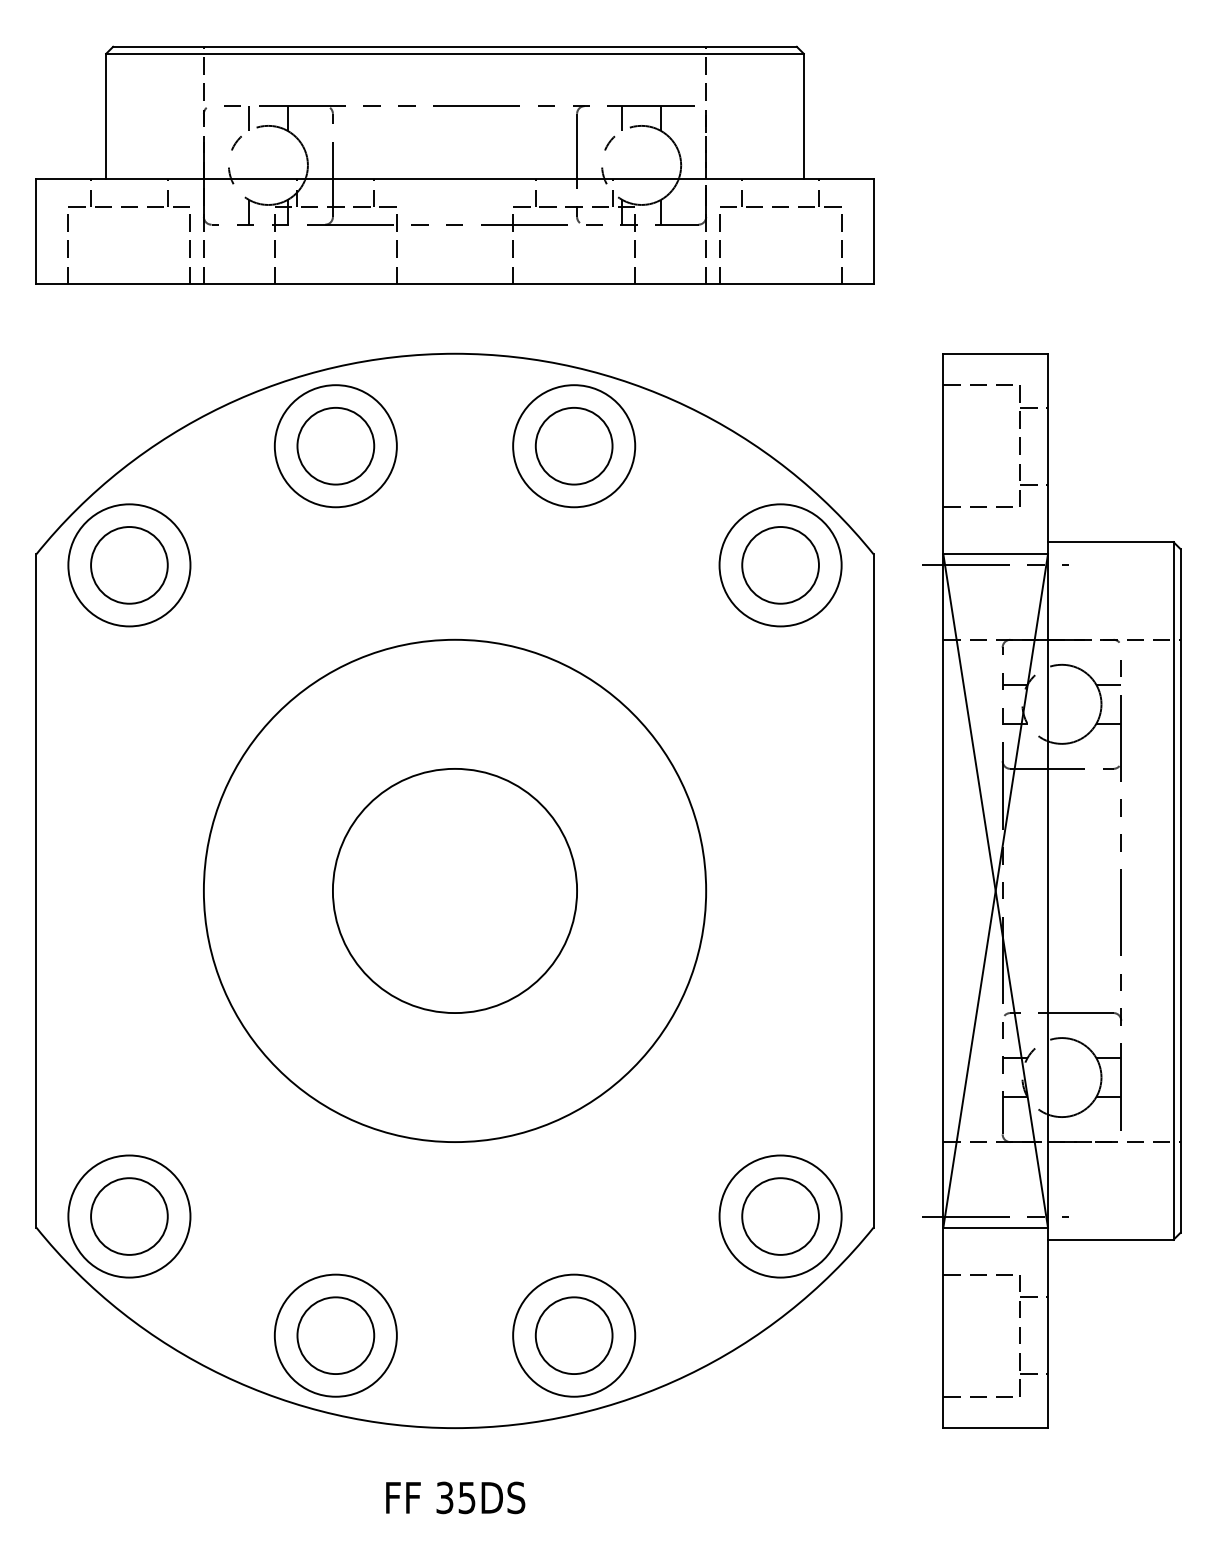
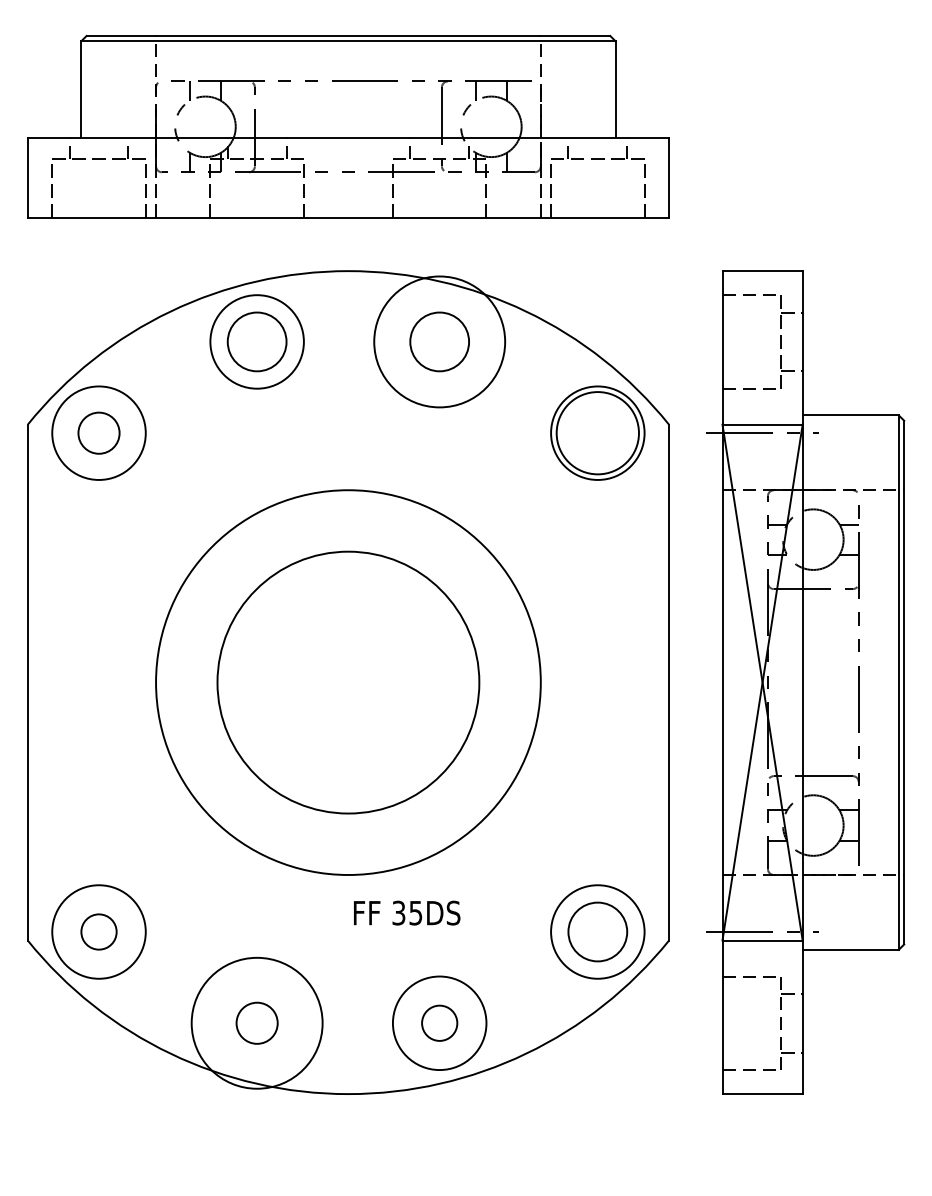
circle: (574, 446) -> (439, 342), size x1.4
circle: (129, 565) -> (99, 433), size x0.7
circle: (780, 565) -> (597, 433), size x1.4
circle: (454, 890) -> (348, 682), size x1.4
circle: (129, 1216) -> (99, 931), size x0.6
circle: (335, 1335) -> (256, 1023), size x0.7
circle: (335, 1335) -> (256, 1023), size x1.4
circle: (573, 1335) -> (439, 1023), size x0.6
text: (455, 1497) -> (407, 912), moved

